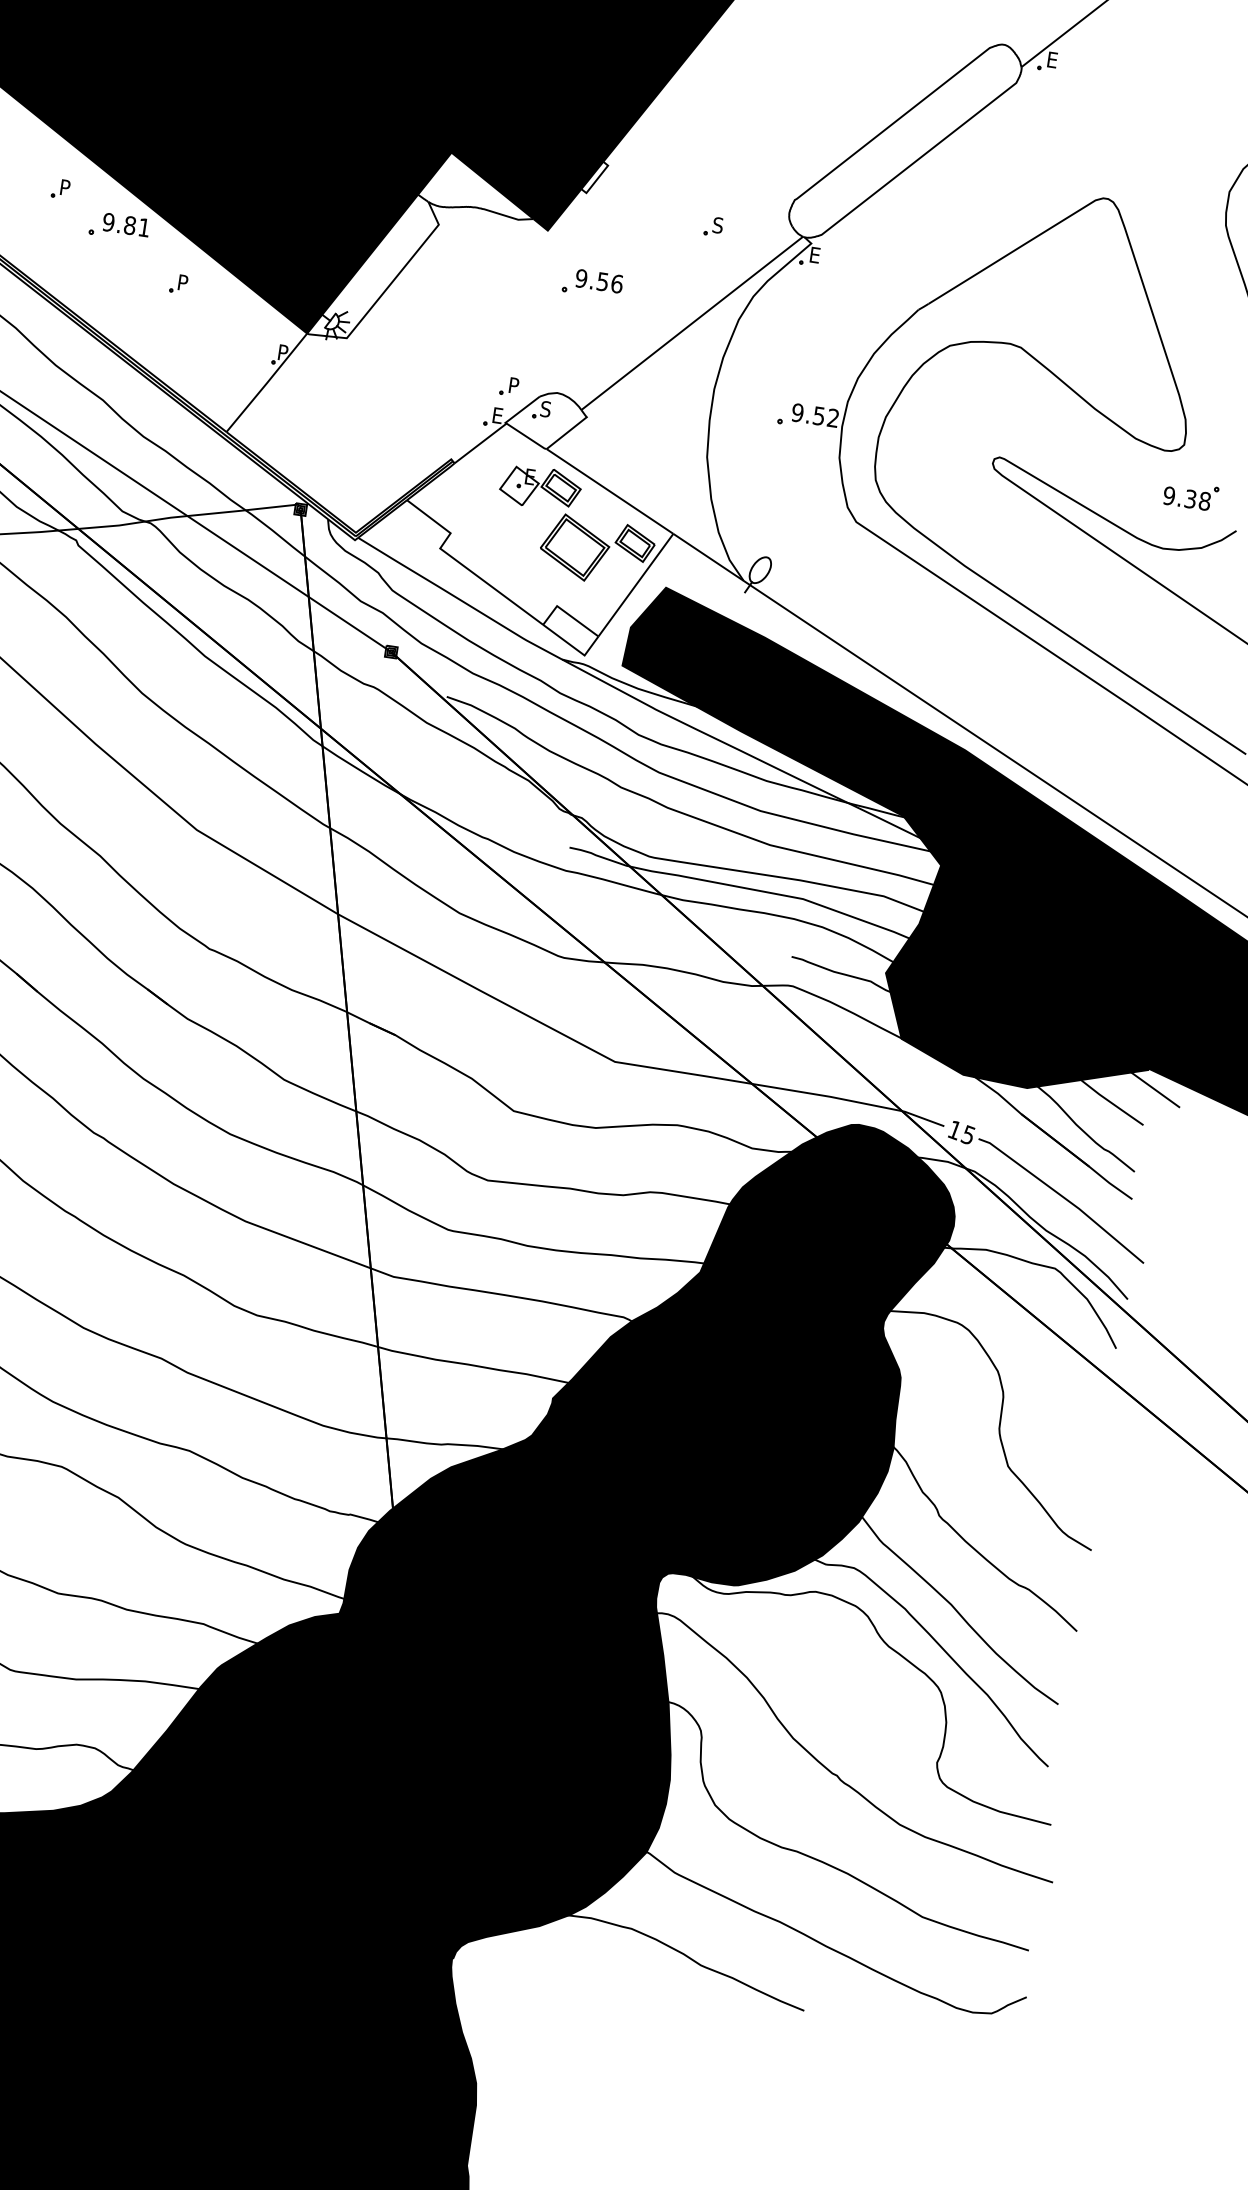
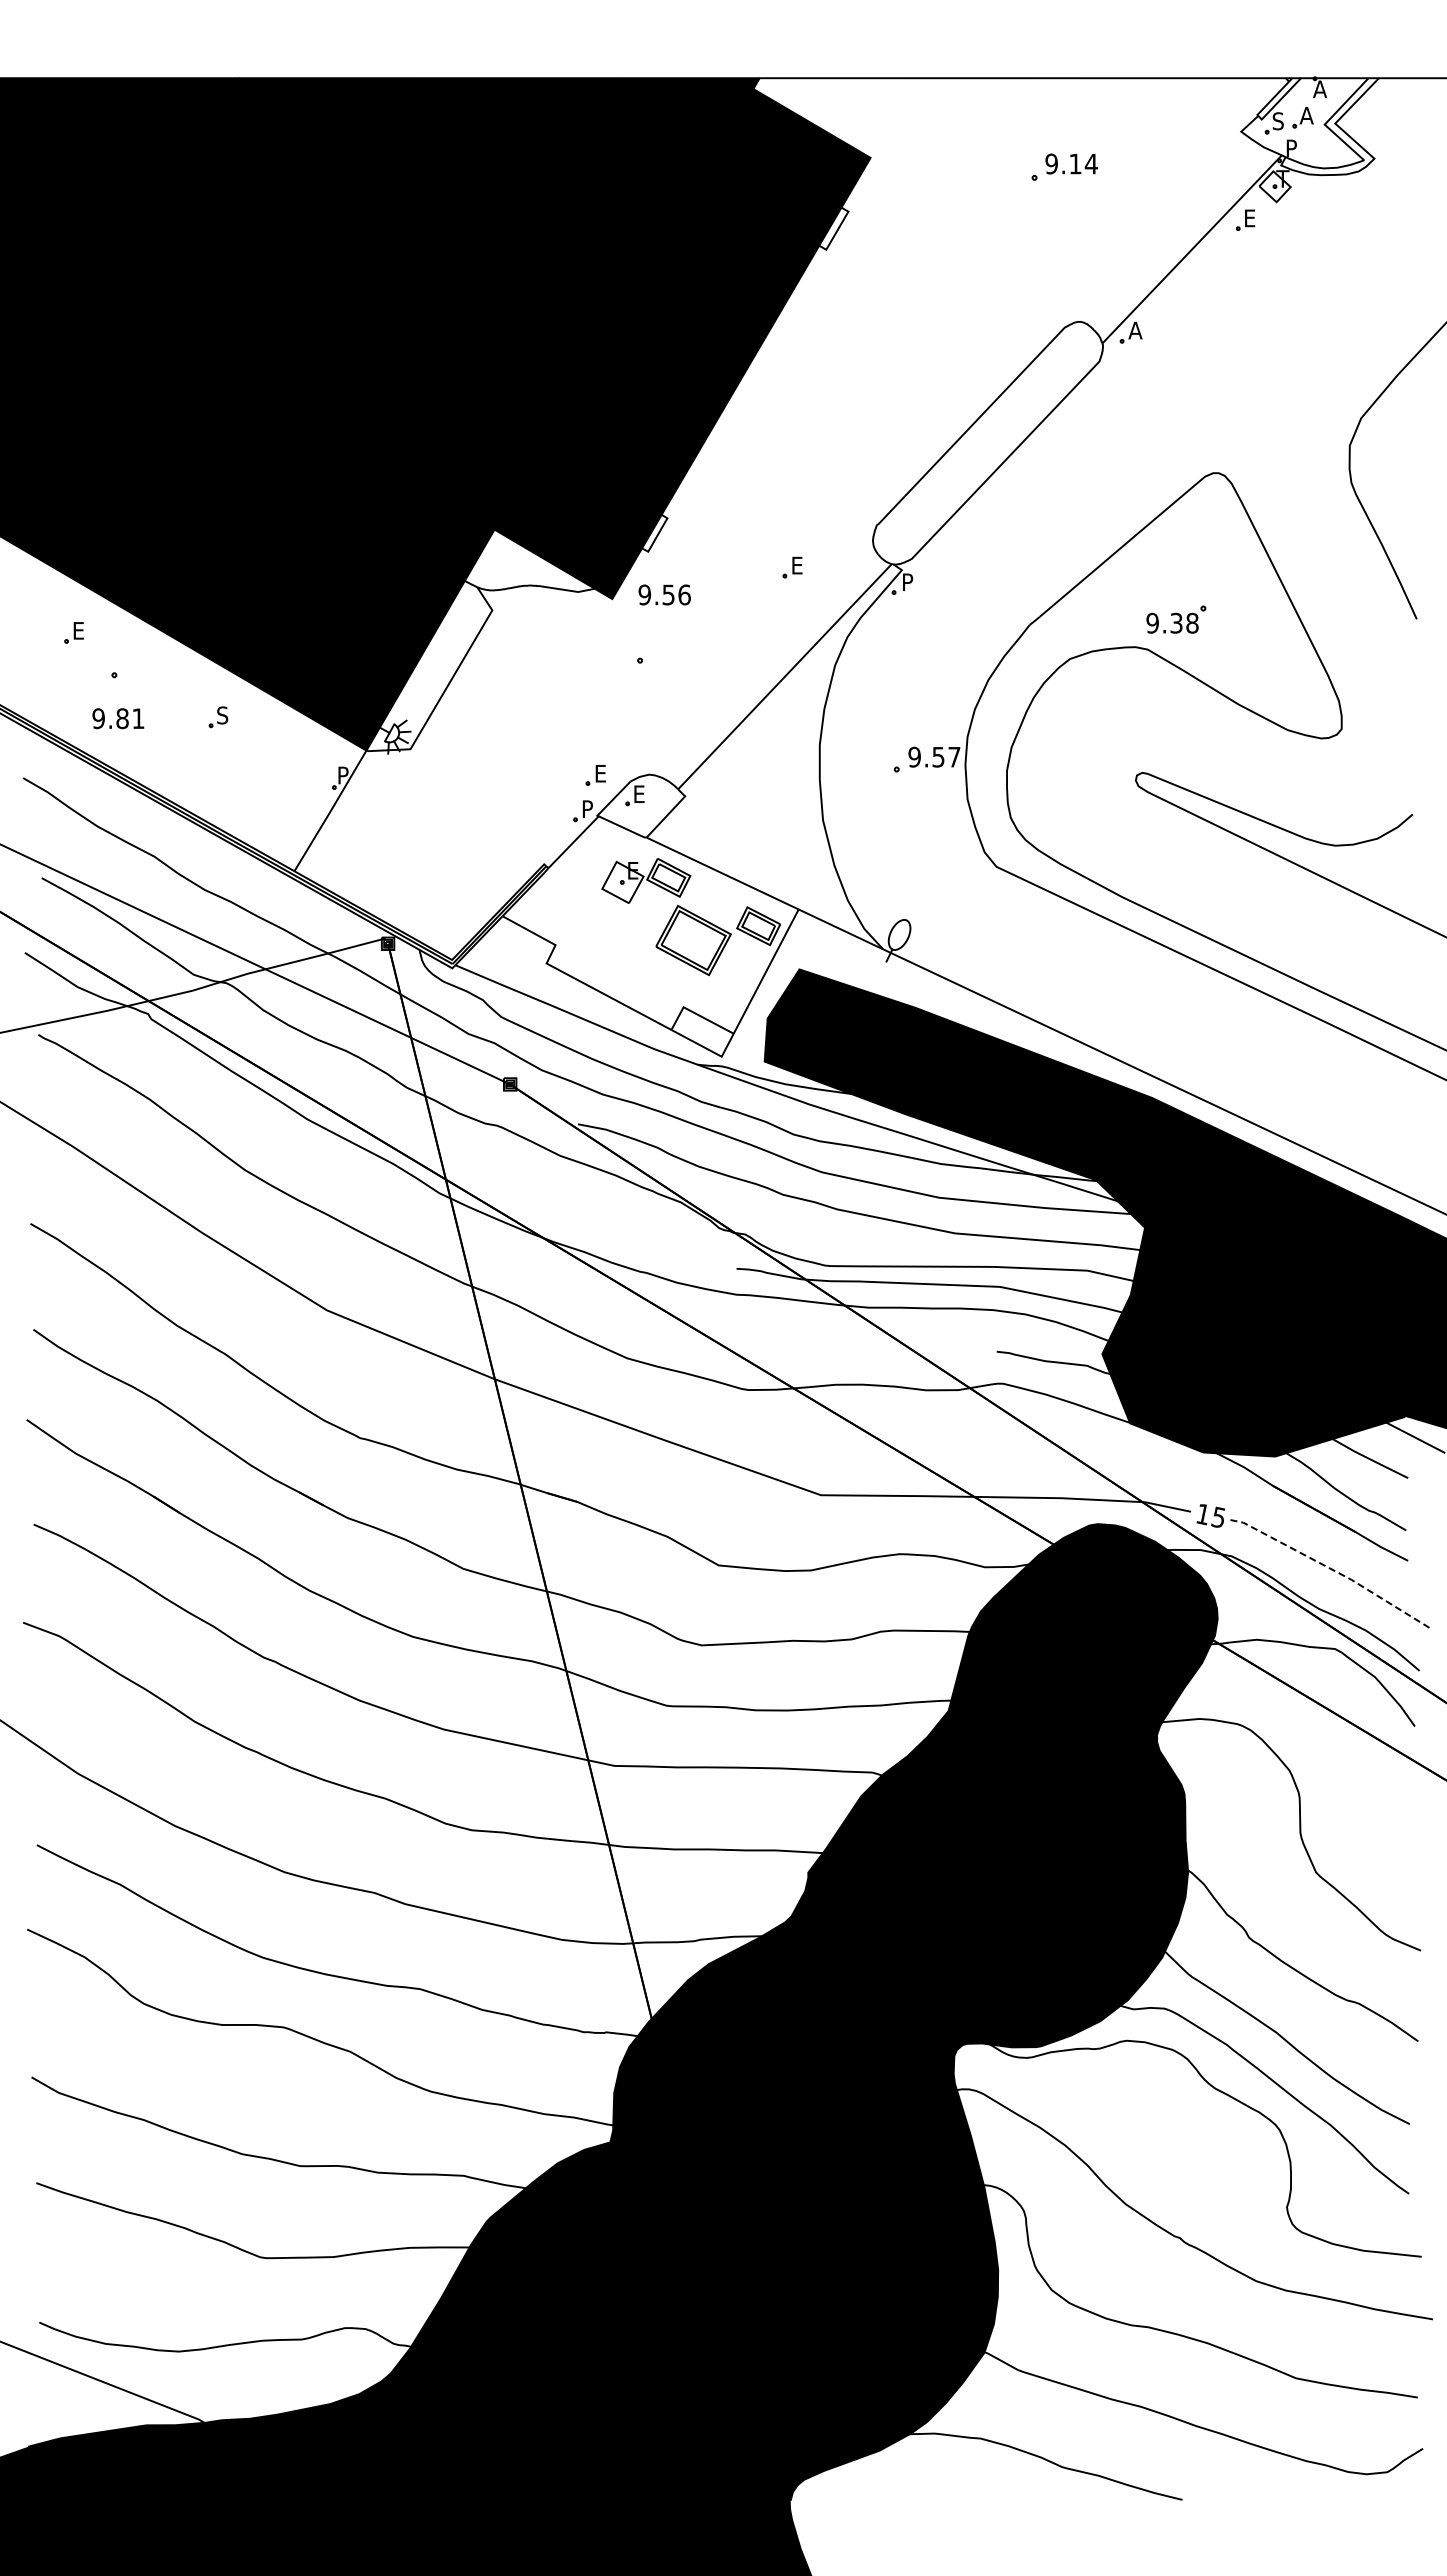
text: (1052, 60) -> (1135, 330), E -> A
text: (66, 187) -> (79, 630), P -> E
text: (126, 224) -> (118, 718), moved
text: (717, 225) -> (796, 565), S -> E
text: (816, 254) -> (909, 581), E -> P
text: (599, 280) -> (664, 594), moved
text: (182, 282) -> (222, 715), P -> S
text: (514, 385) -> (601, 773), P -> E
text: (545, 409) -> (638, 794), S -> E
text: (498, 415) -> (588, 808), E -> P
text: (833, 417) -> (954, 756), 9.52 -> 9.57
part: (1191, 495) -> (1176, 619), moved
line: (1064, 1198) -> (1333, 1570), solid -> dashed

